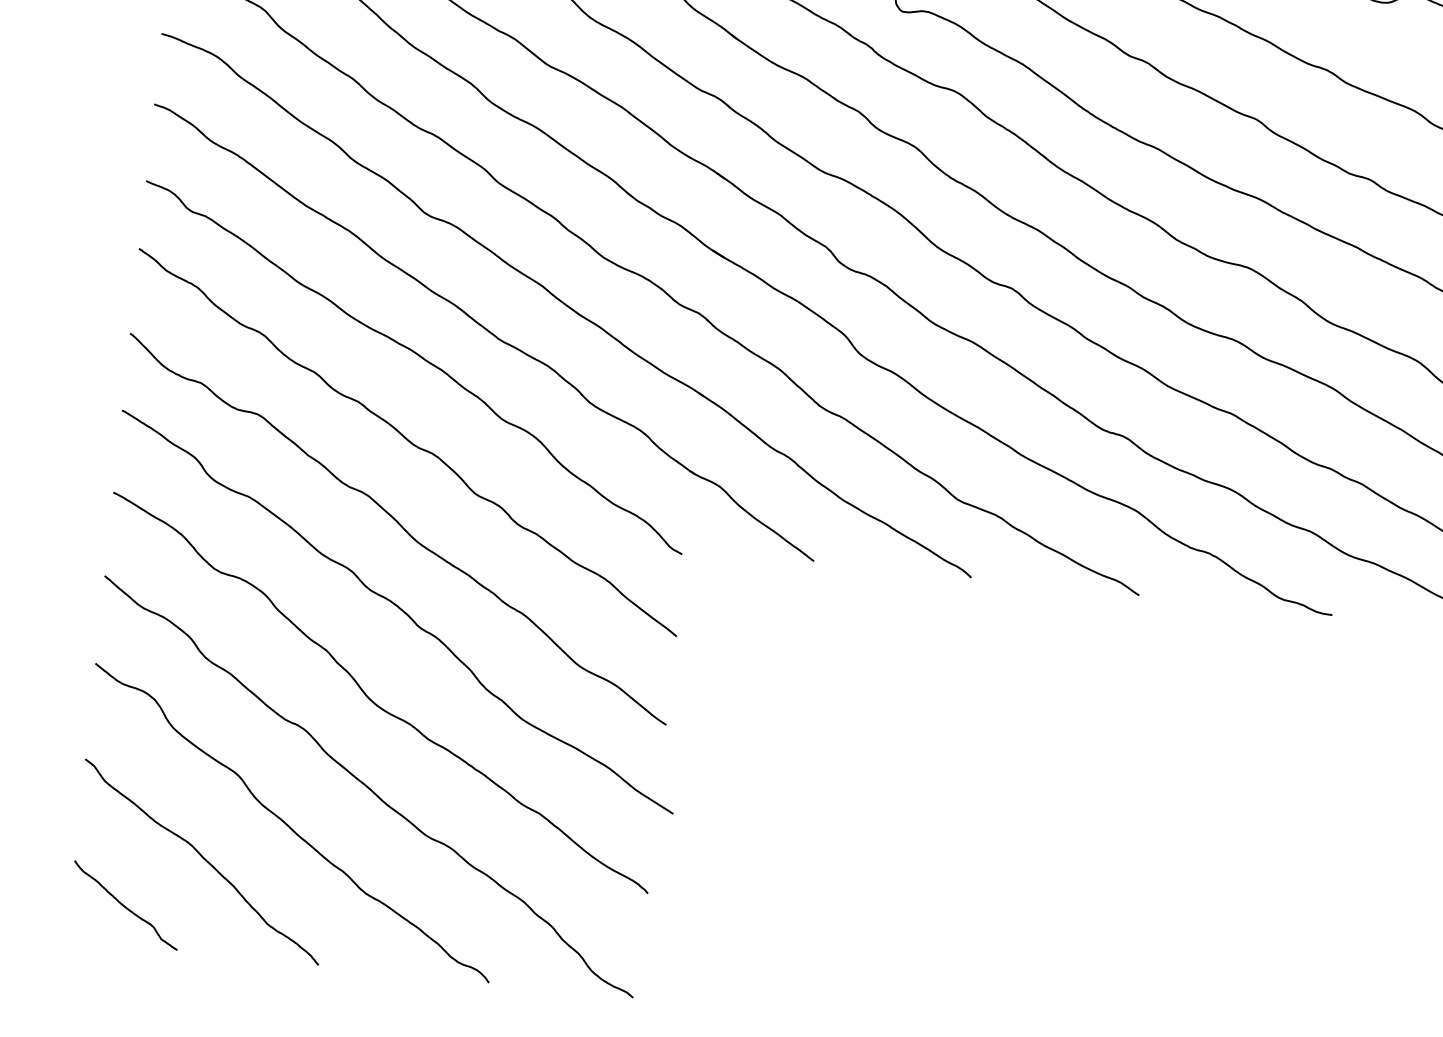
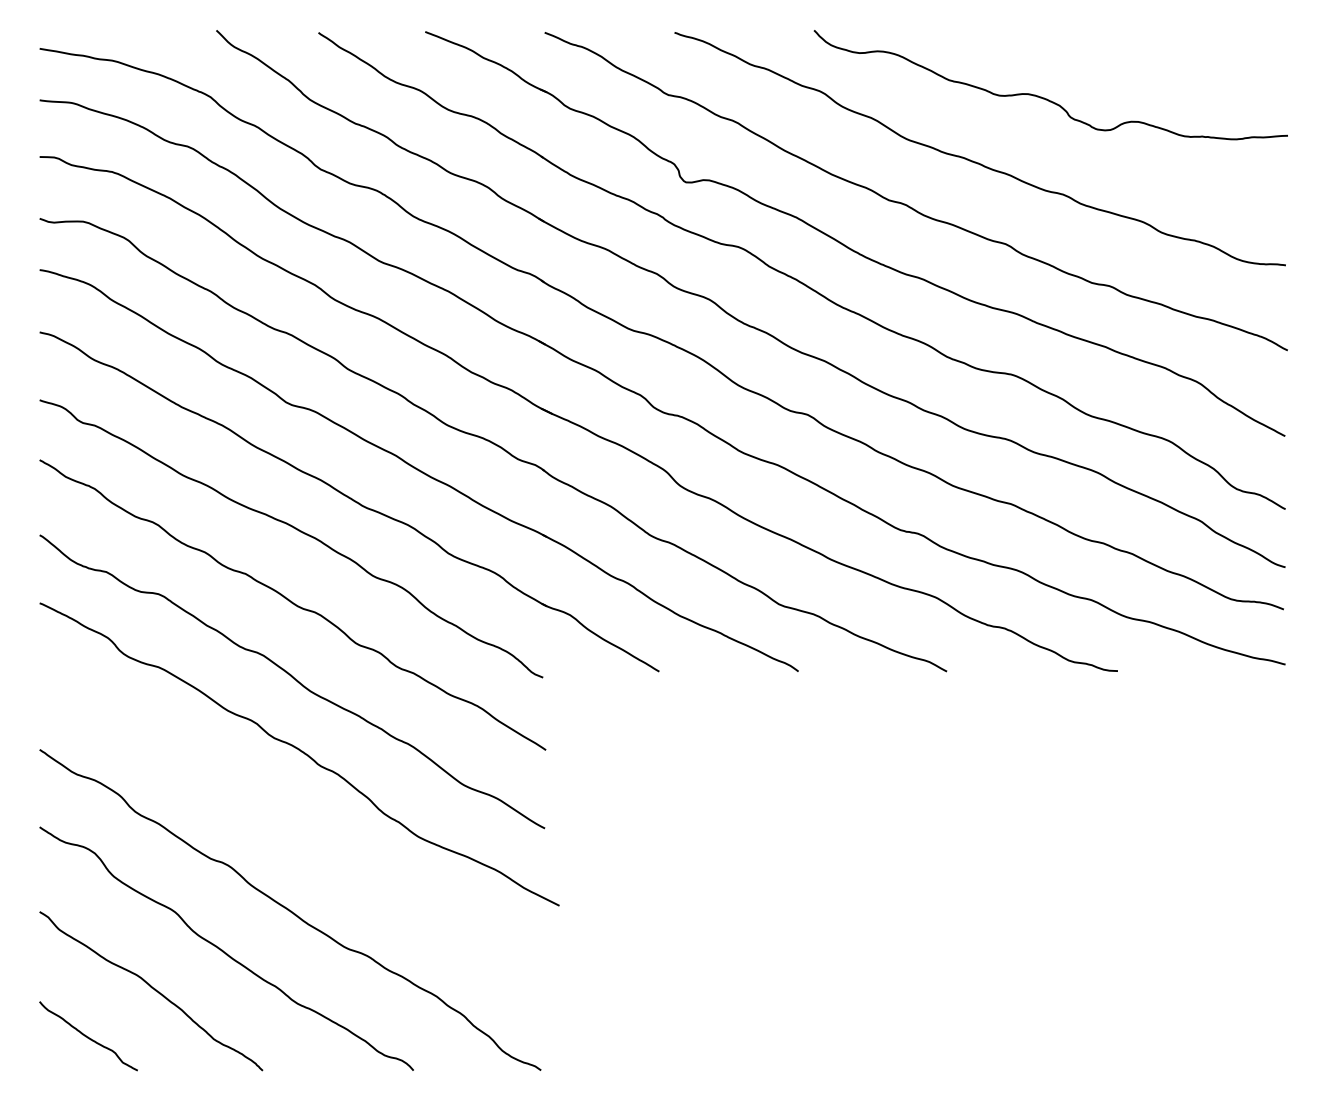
curve: (372, 699) -> (285, 833), removed

